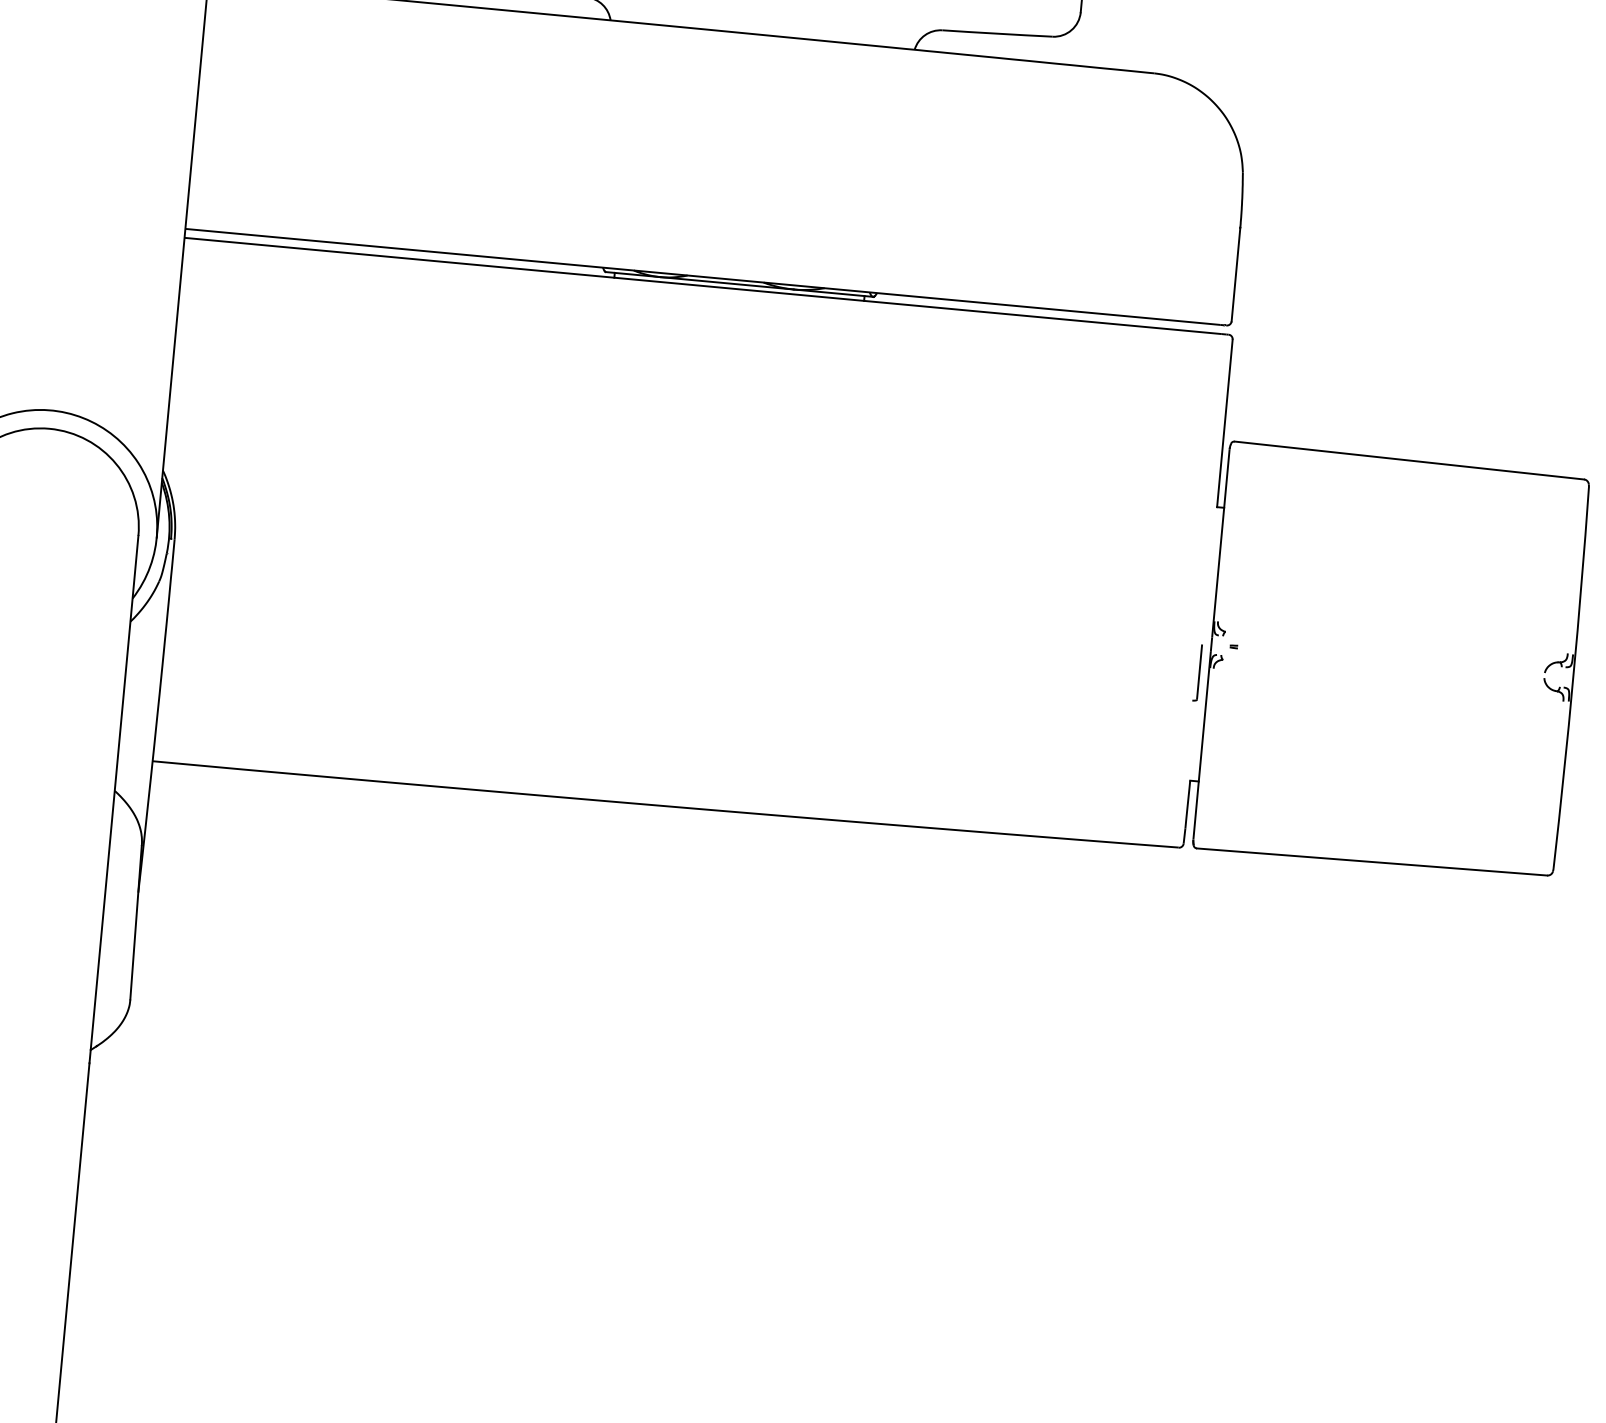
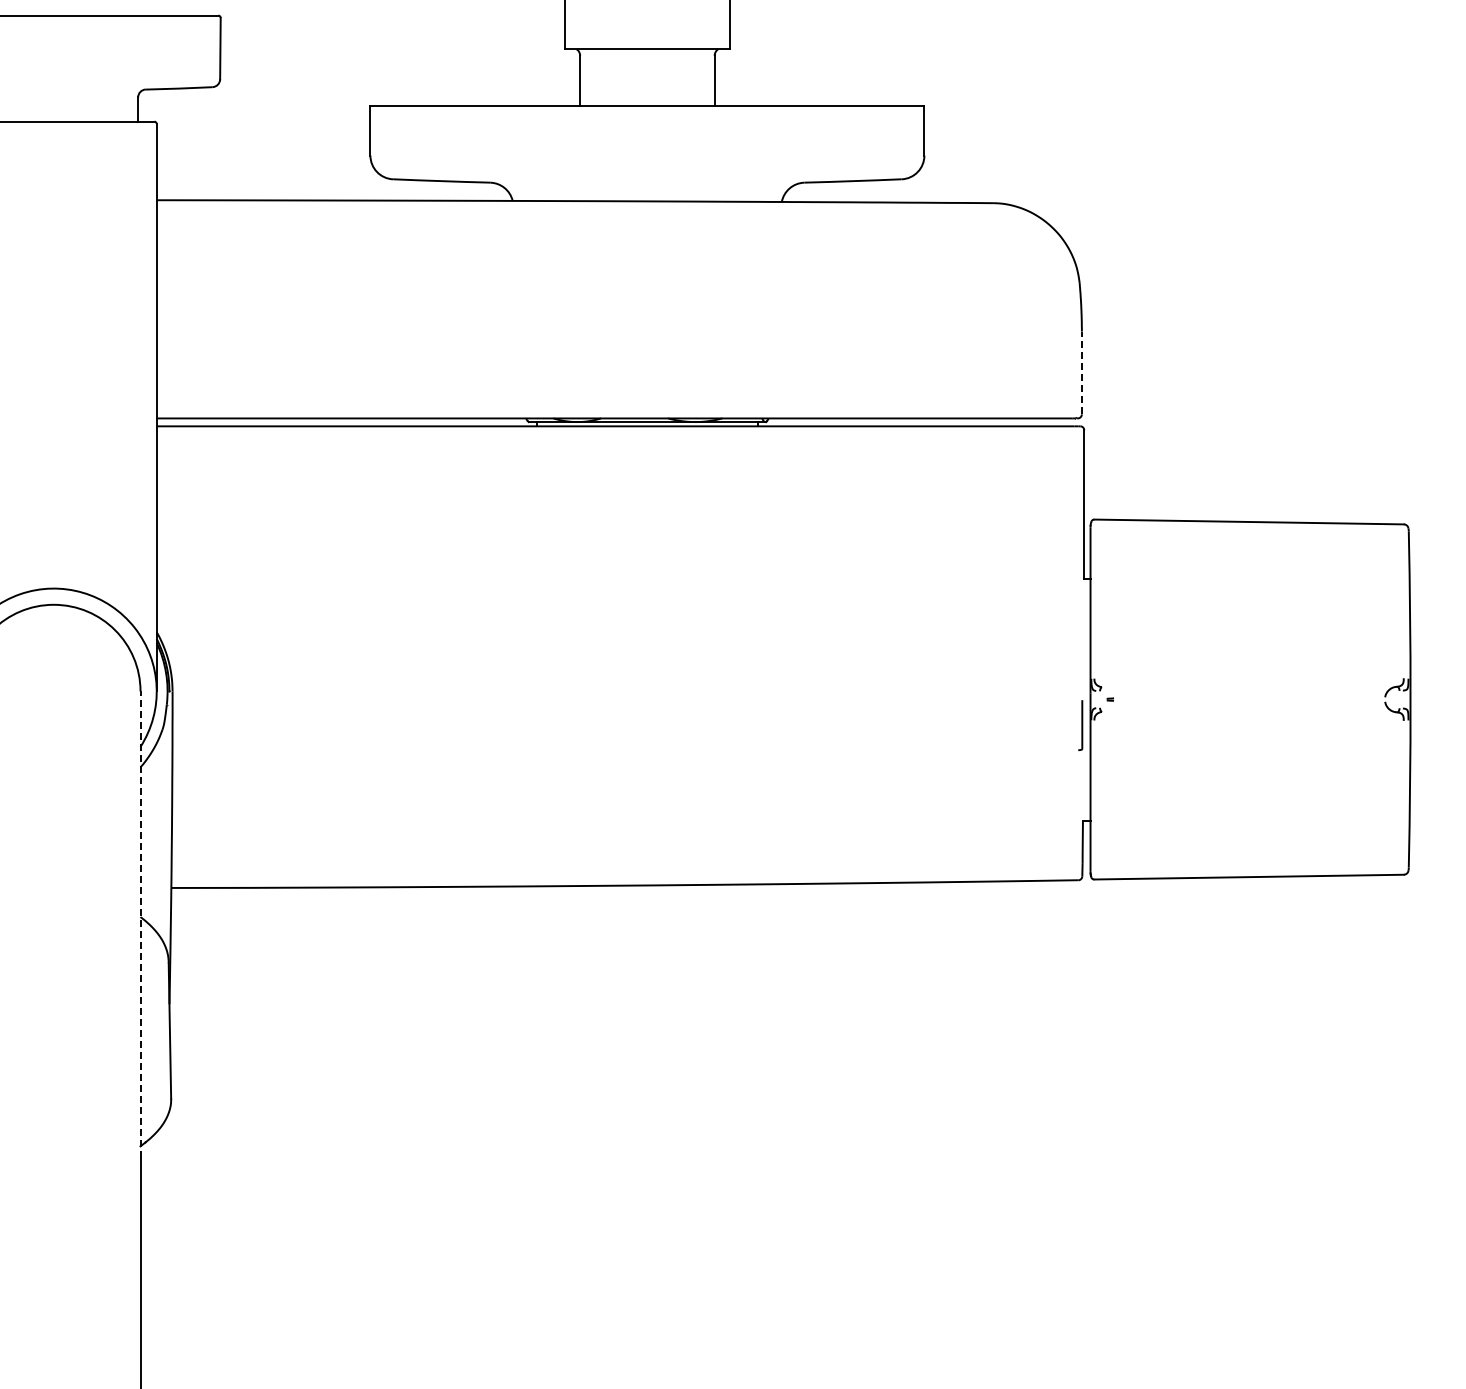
line: (1235, 273) -> (1081, 372), solid -> dashed
line: (113, 799) -> (140, 924), solid -> dashed

